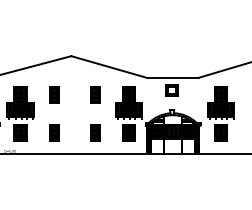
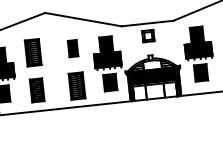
part: (54, 94) -> (32, 52), size x1.6
part: (54, 132) -> (36, 90), size x1.4
part: (95, 132) -> (77, 85), size x1.6

